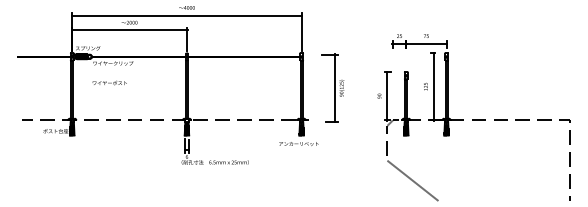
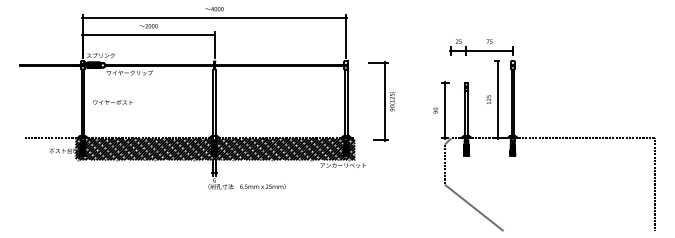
text: (109, 83) -> (112, 102), moved
hatch: (187, 130) -> (215, 149), added

